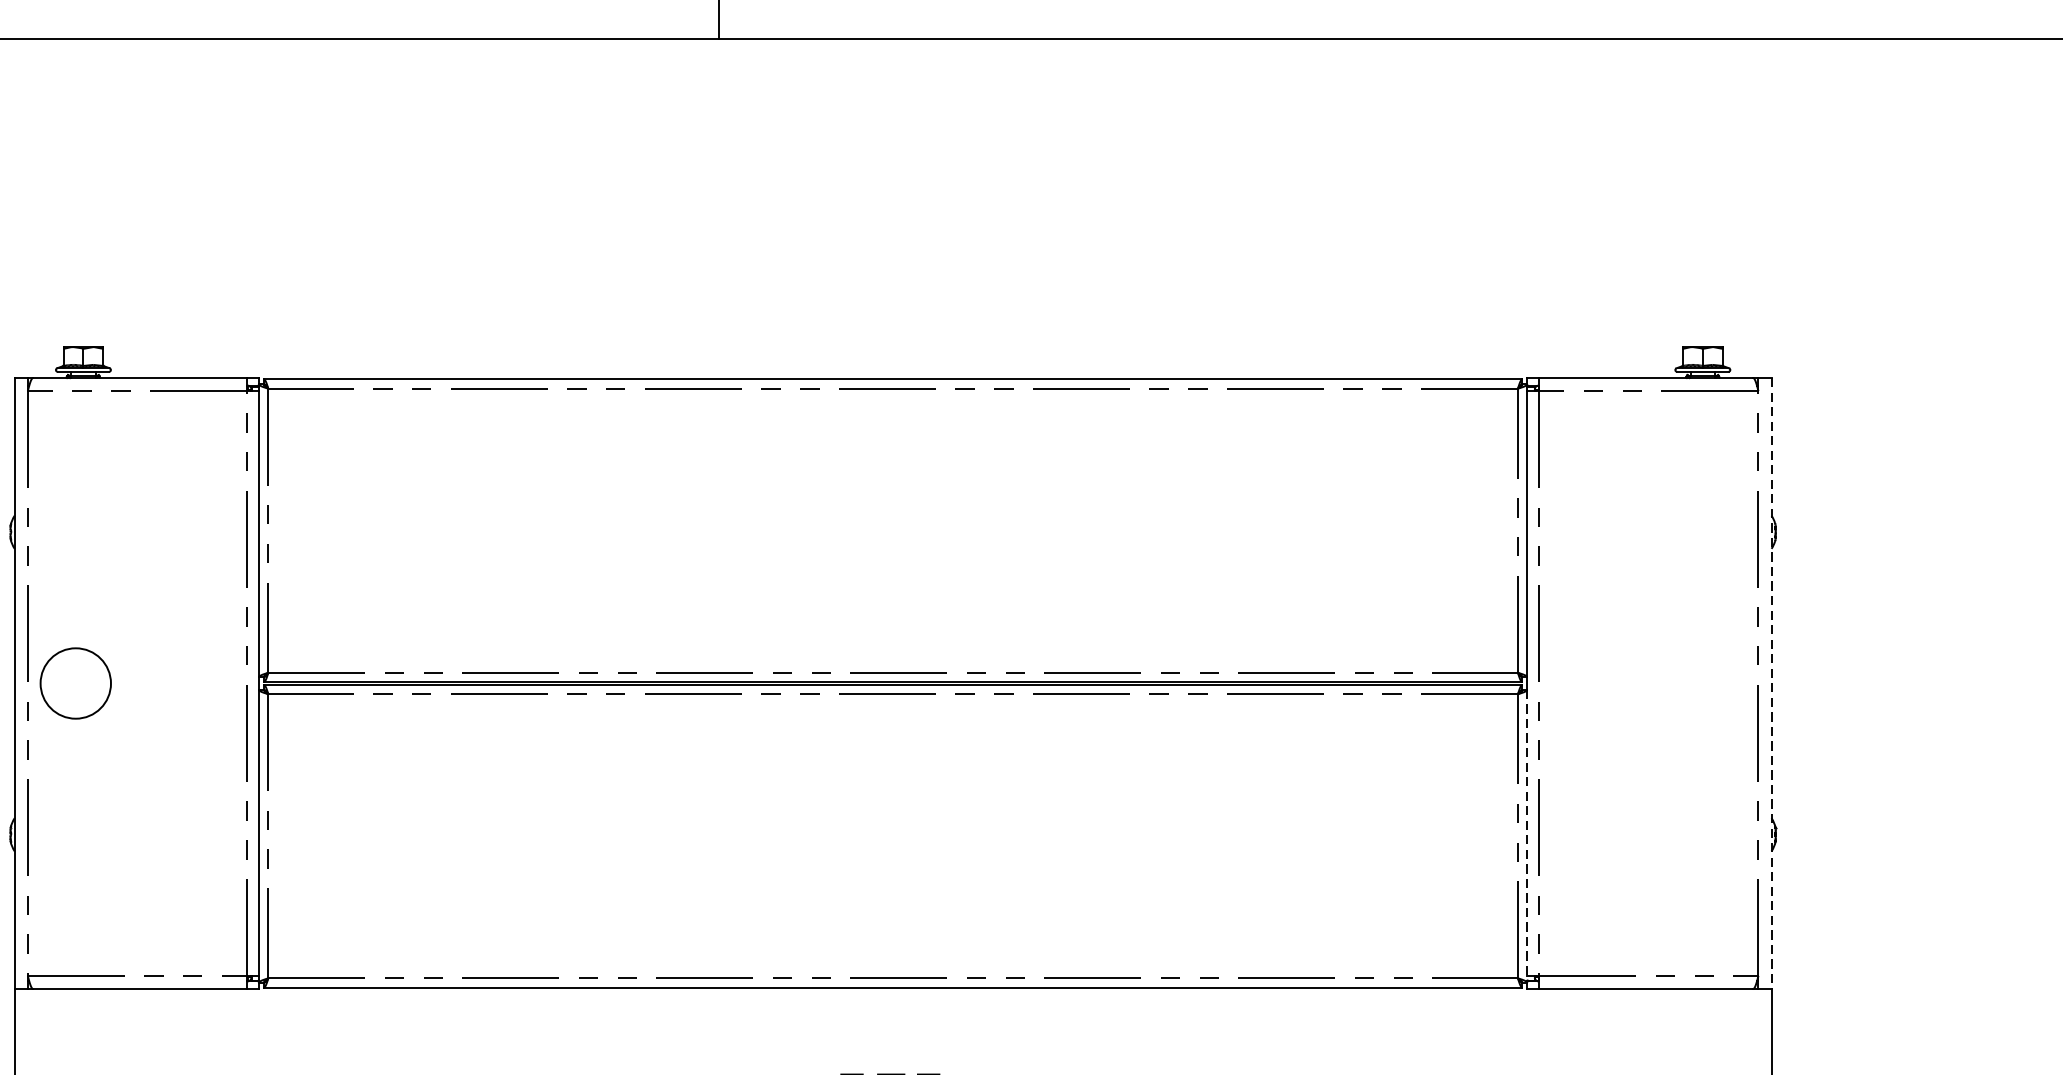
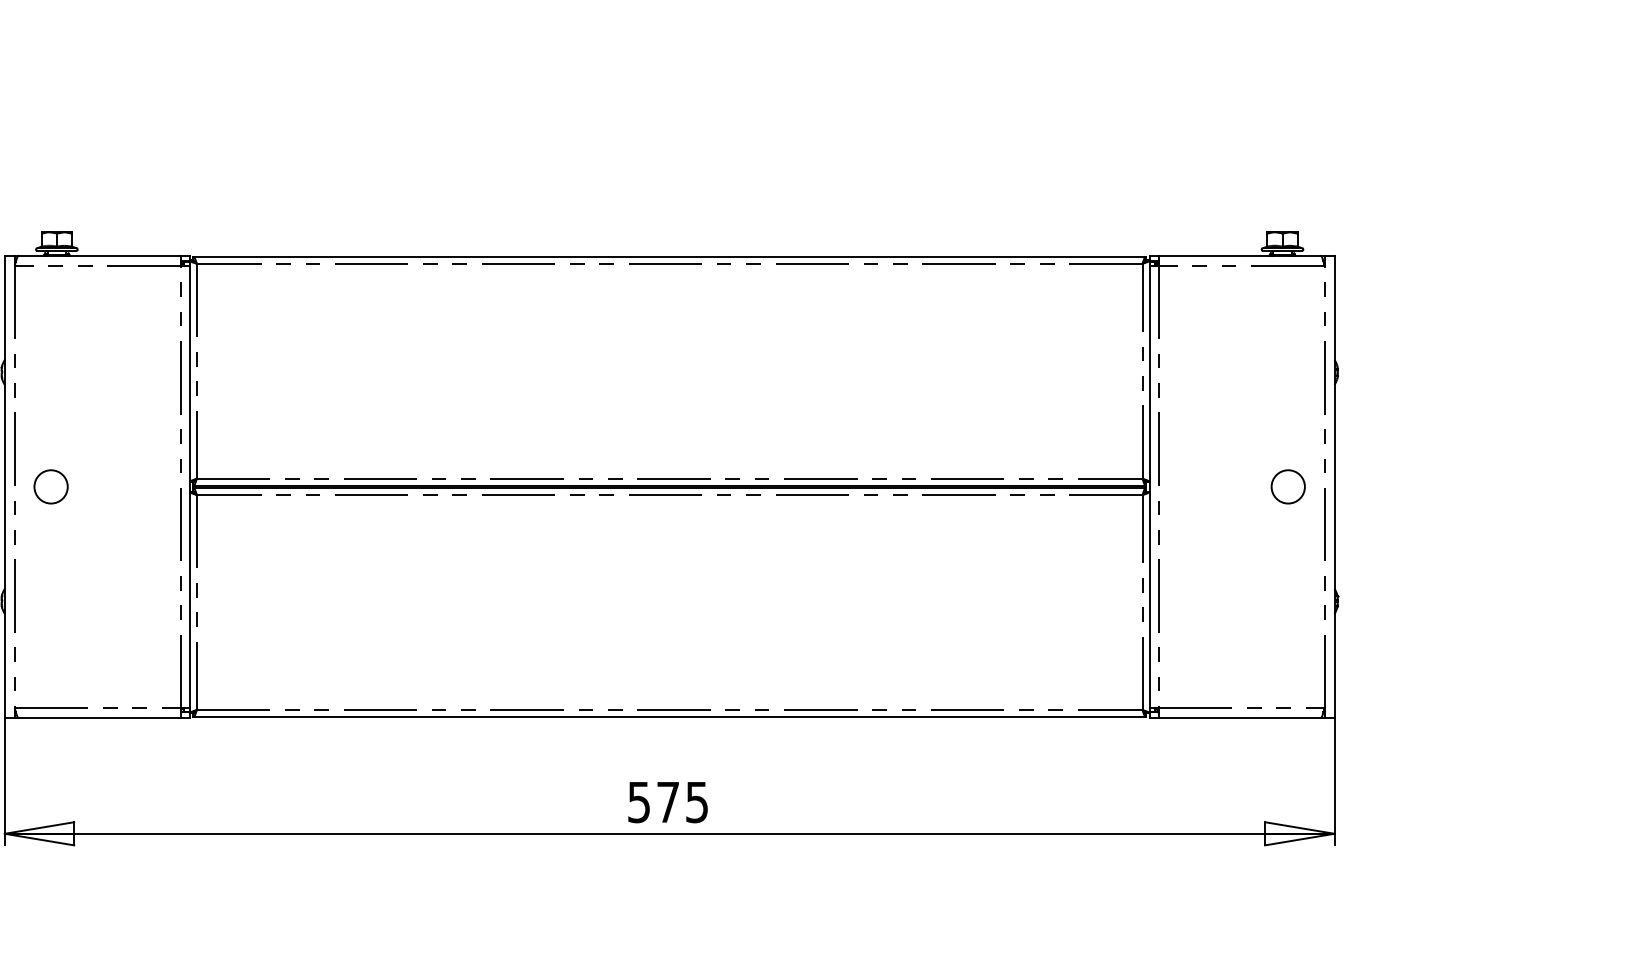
circle: (74, 682) -> (50, 486), size x0.62
circle: (1709, 682) -> (1287, 486), added
line: (1771, 684) -> (1334, 487), dashed -> solid
line: (1527, 836) -> (1149, 602), dashed -> solid

